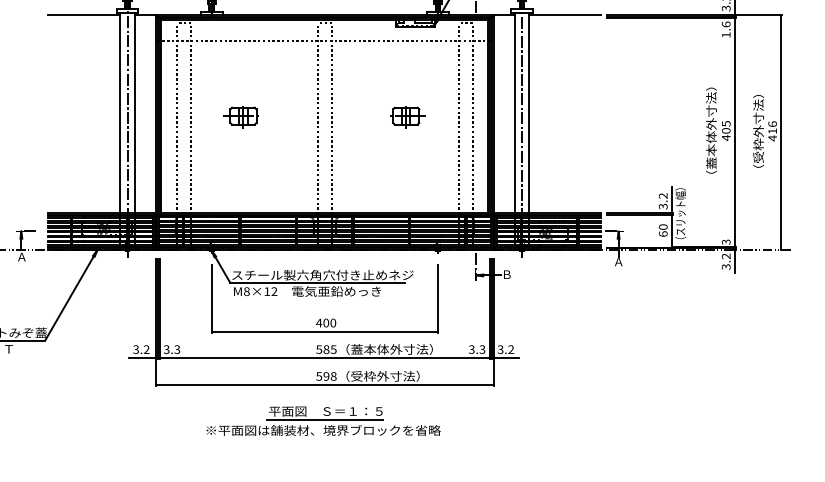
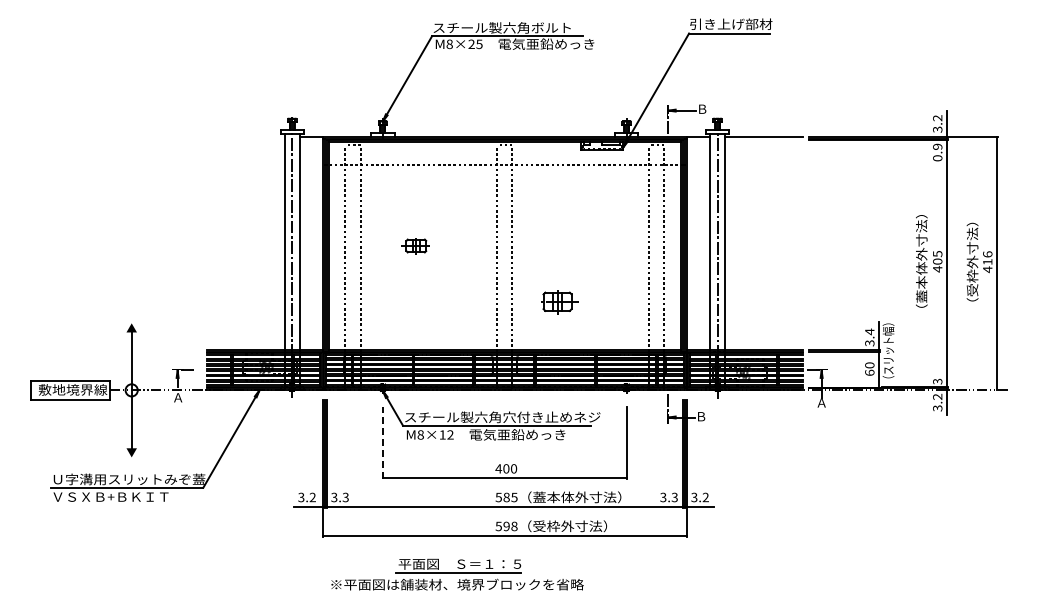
line: (84, 15) -> (245, 137), removed
text: (726, 29) -> (937, 152), 1.6 -> 0.9
part: (241, 116) -> (414, 246), size x0.7
part: (407, 116) -> (559, 302), moved
text: (663, 195) -> (869, 331), 3.2 -> 3.4
line: (211, 298) -> (382, 442), solid -> dashed
part: (323, 421) -> (457, 574), moved

